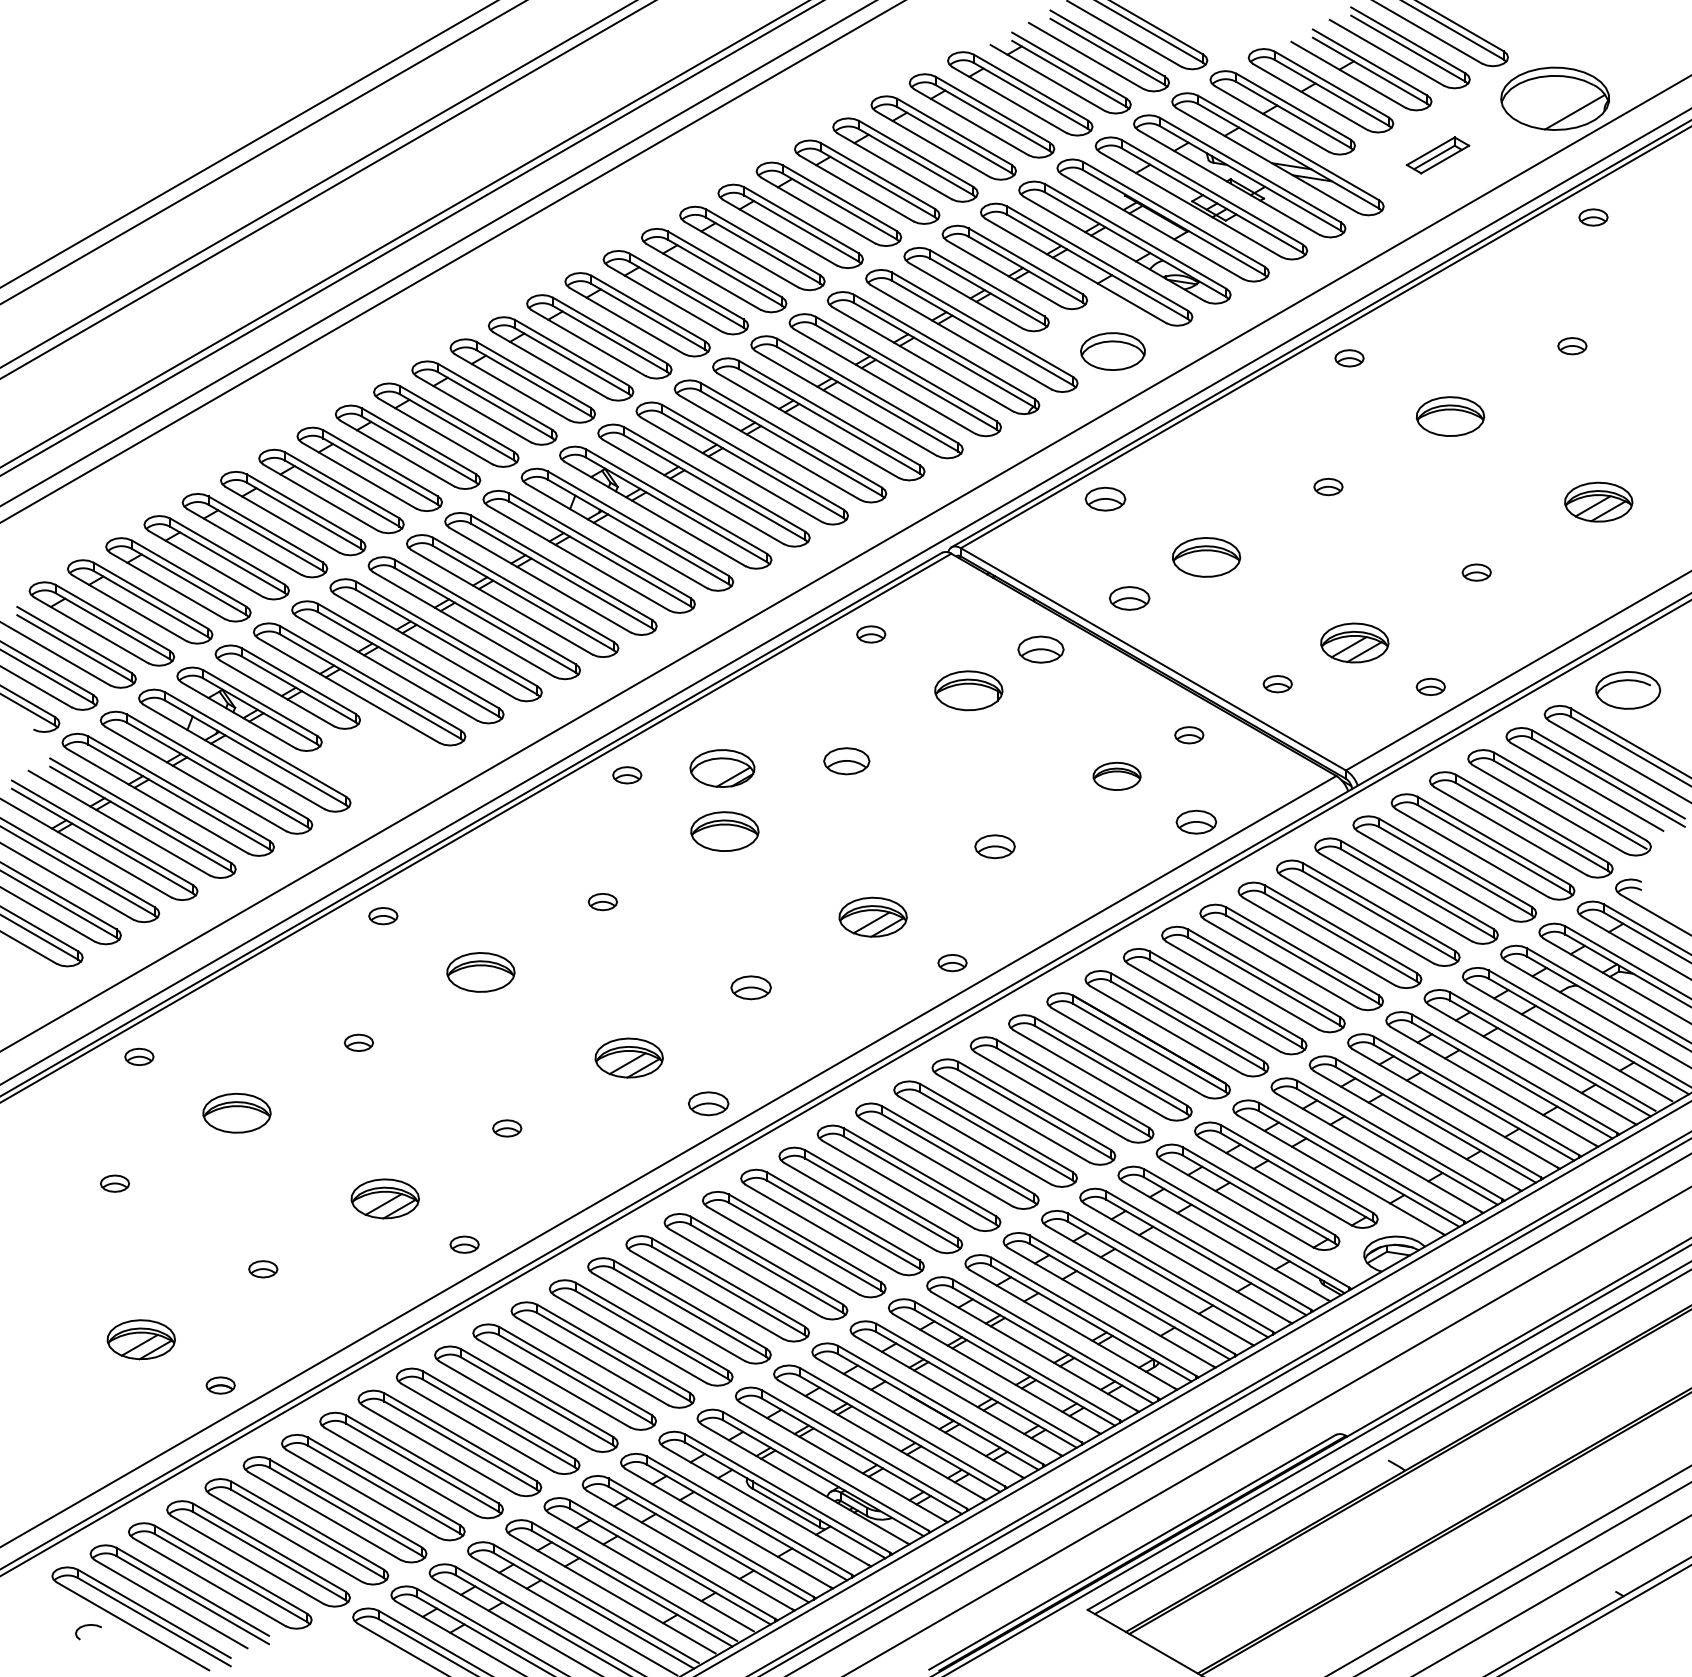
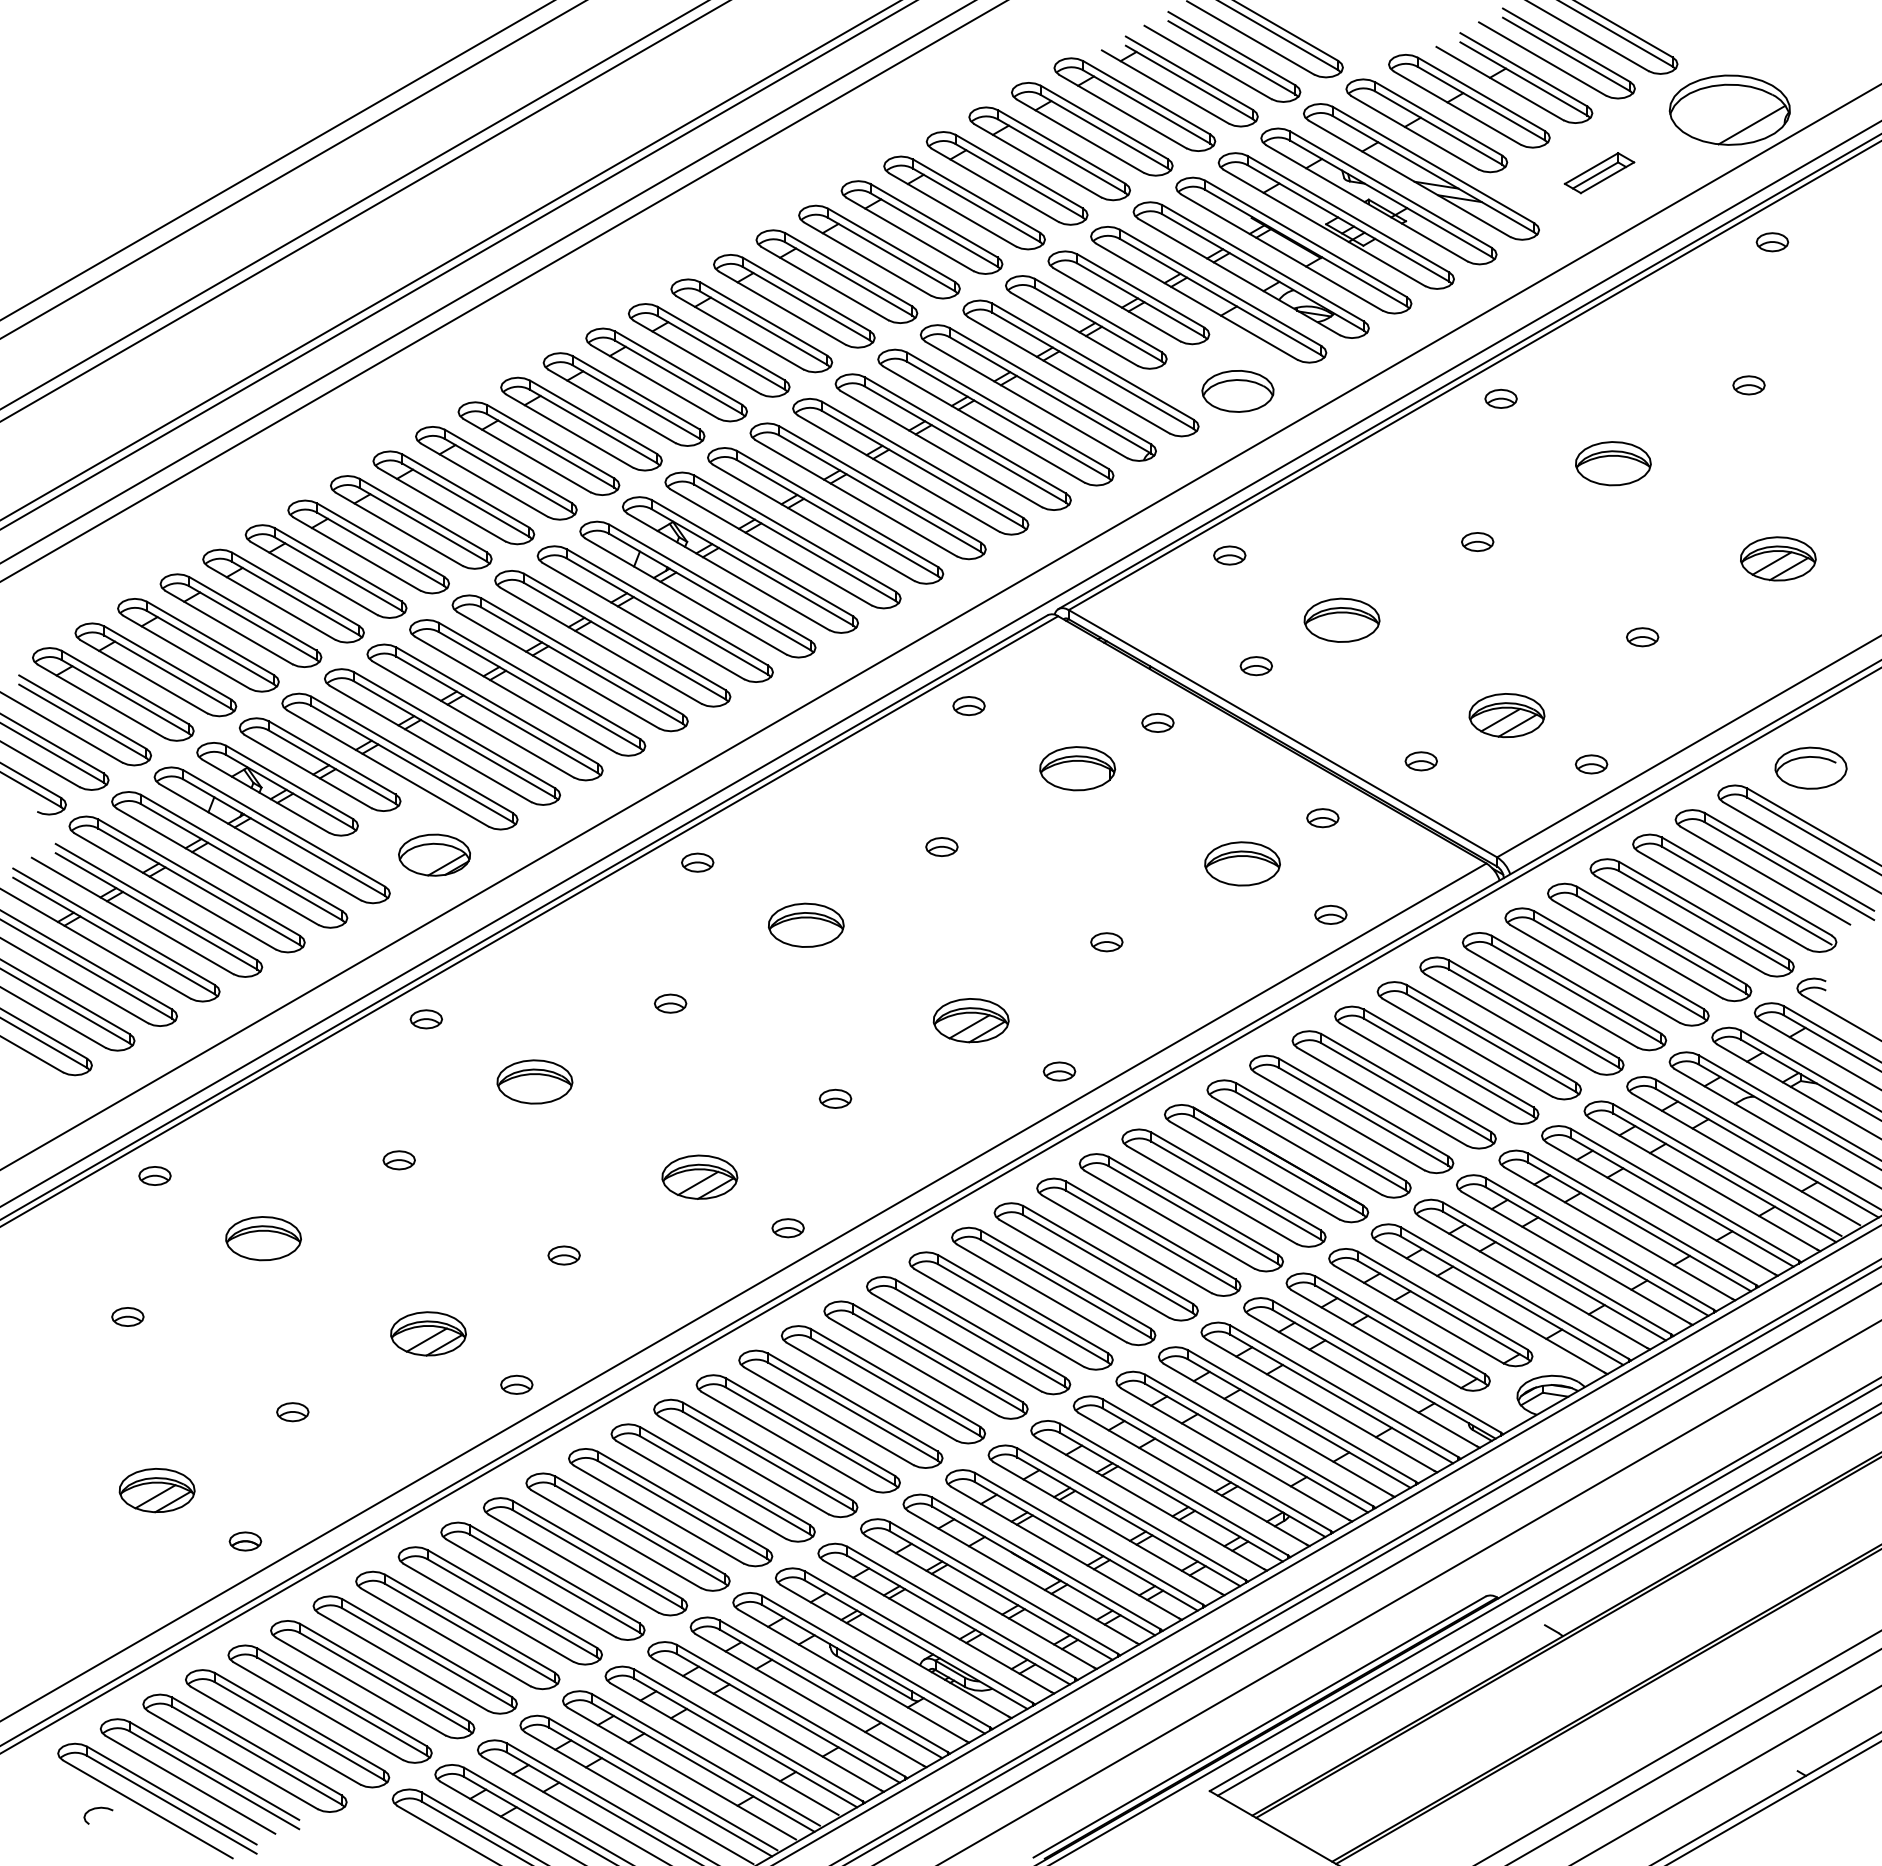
part: (1105, 499) -> (1229, 555), size x0.71
part: (1128, 598) -> (1255, 666), size x0.71
part: (1040, 649) -> (1157, 722), size x0.62
part: (846, 760) -> (941, 846), size x0.62
part: (722, 767) -> (434, 854), moved
part: (1117, 776) -> (1242, 863), size x1.43
part: (1196, 821) -> (1330, 914), size x0.71
part: (994, 847) -> (1106, 942), size x0.71
part: (751, 987) -> (835, 1098), size x0.71
part: (708, 1104) -> (787, 1228), size x0.71

